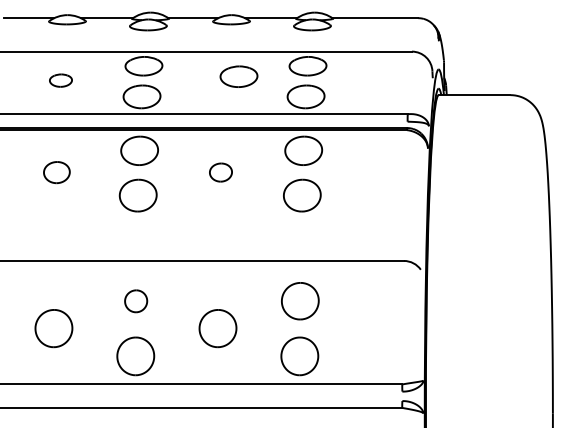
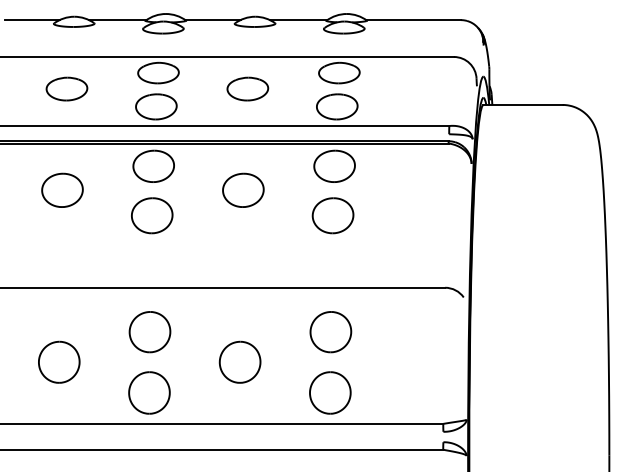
part: (238, 76) -> (247, 88), moved
part: (60, 80) -> (66, 88), size x1.67
part: (56, 172) -> (62, 190), size x1.43
part: (220, 172) -> (242, 190), size x1.67
part: (135, 301) -> (149, 332), size x1.67

